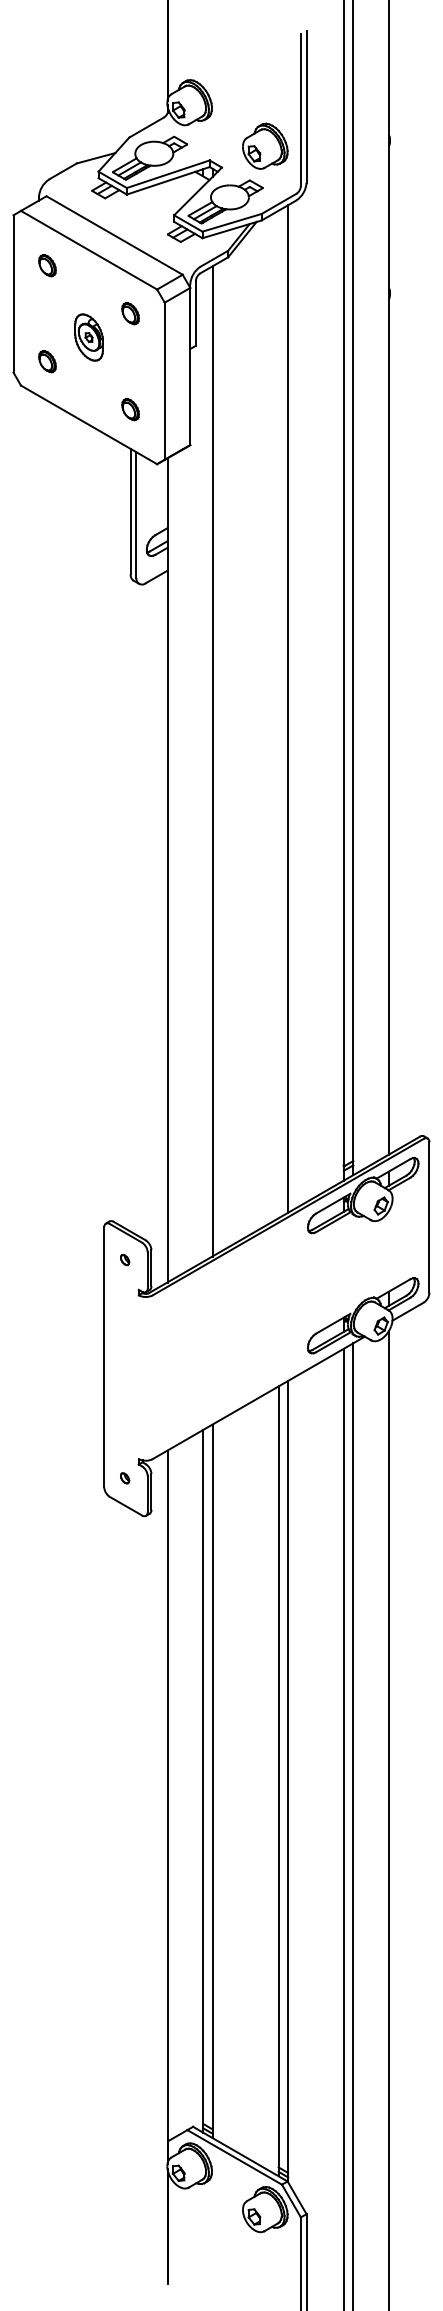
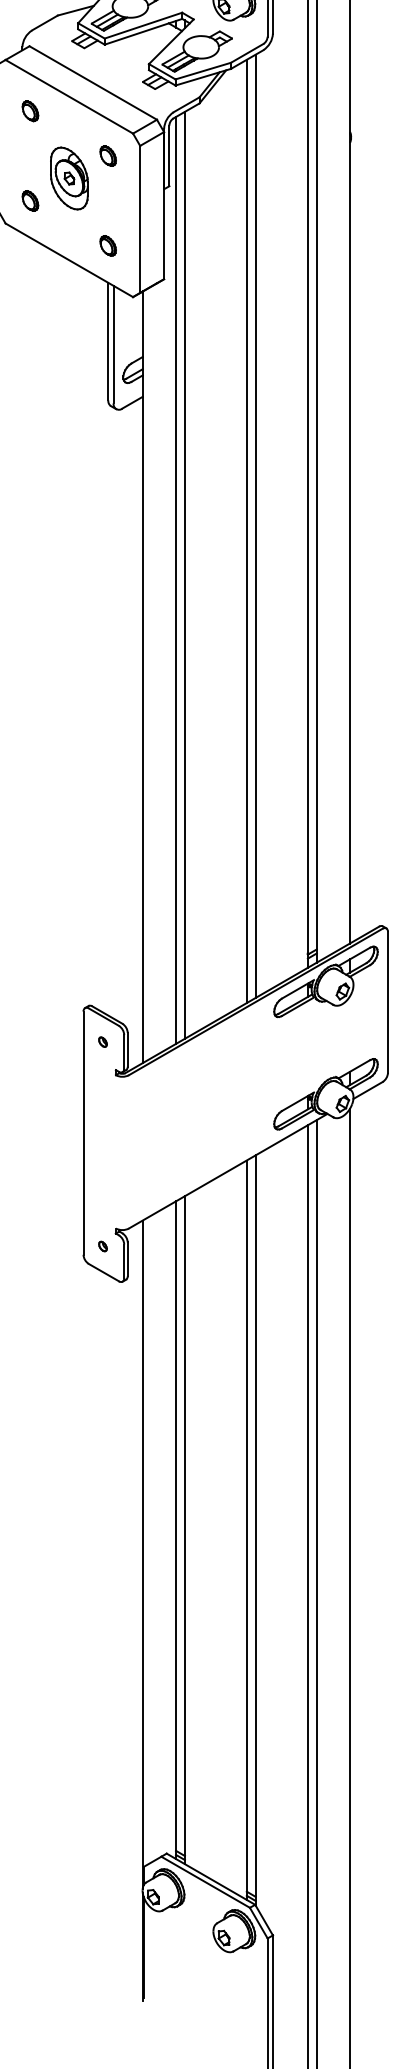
part: (88, 337) -> (68, 178), size x1.43
line: (278, 714) -> (246, 531), added
line: (203, 766) -> (176, 580), added

